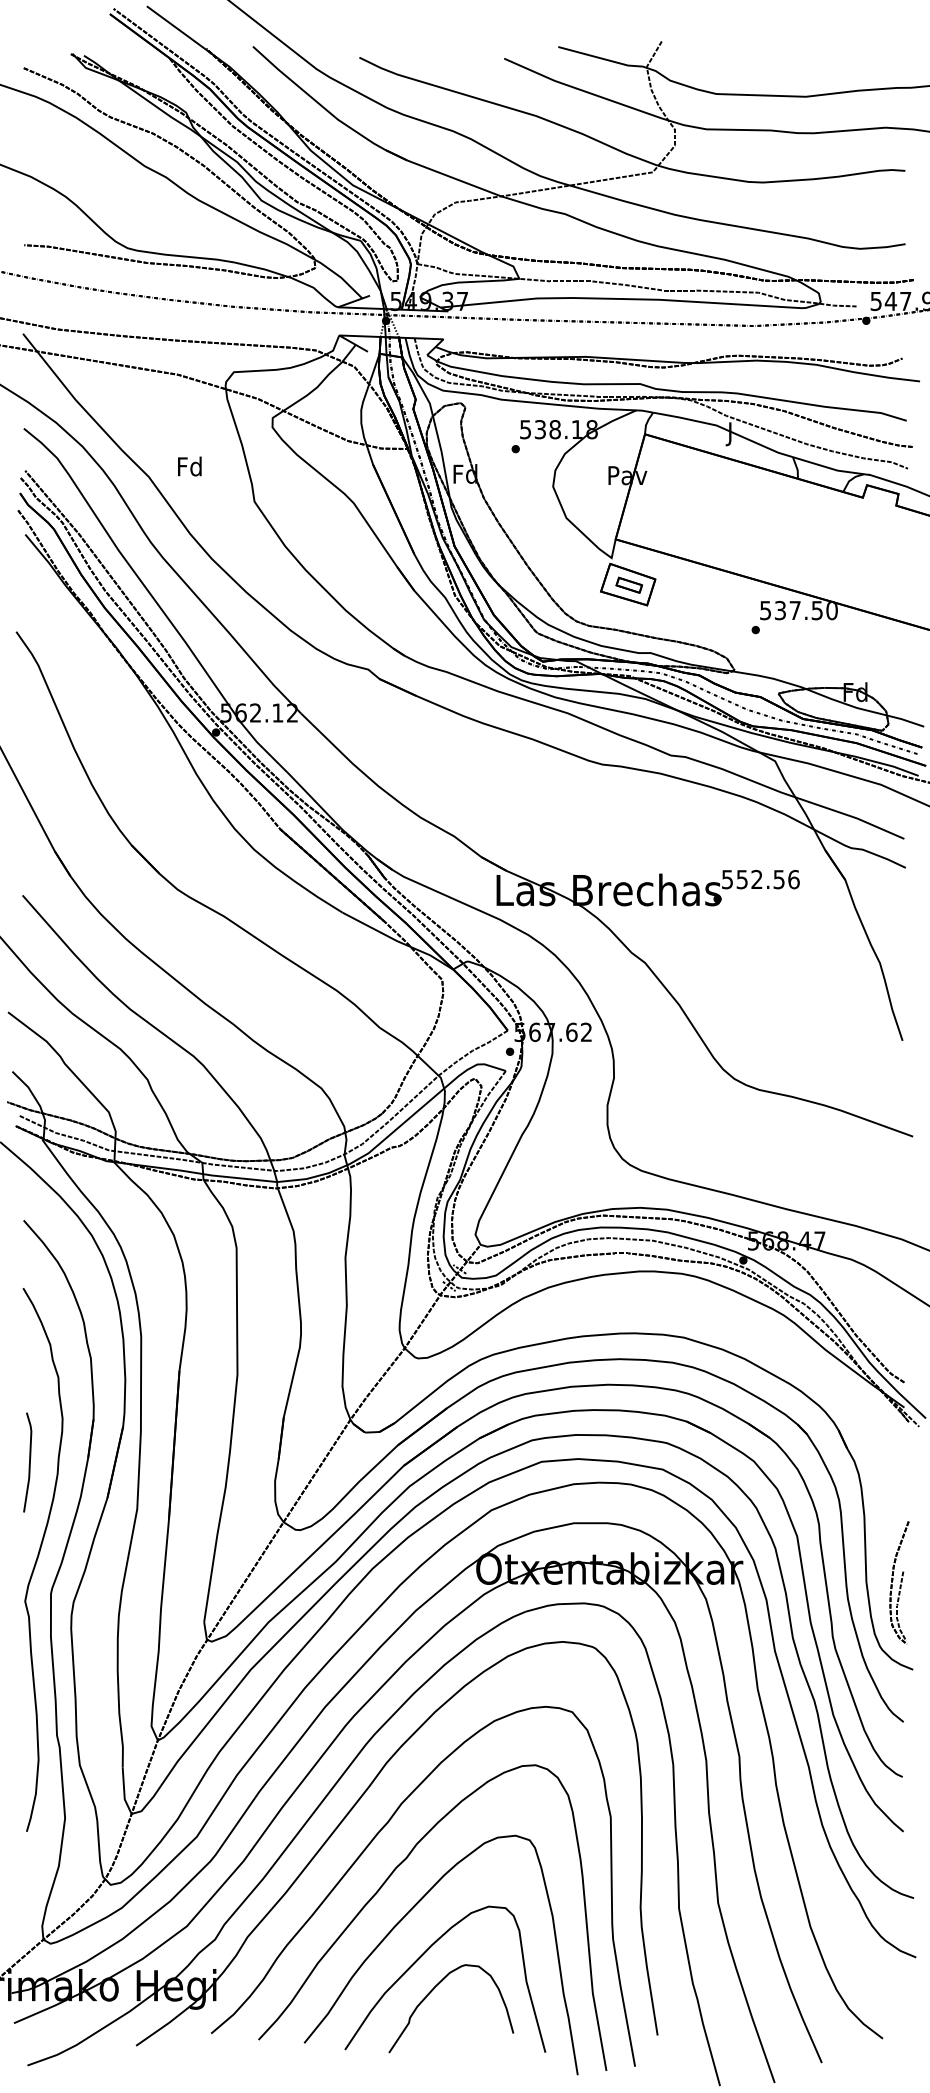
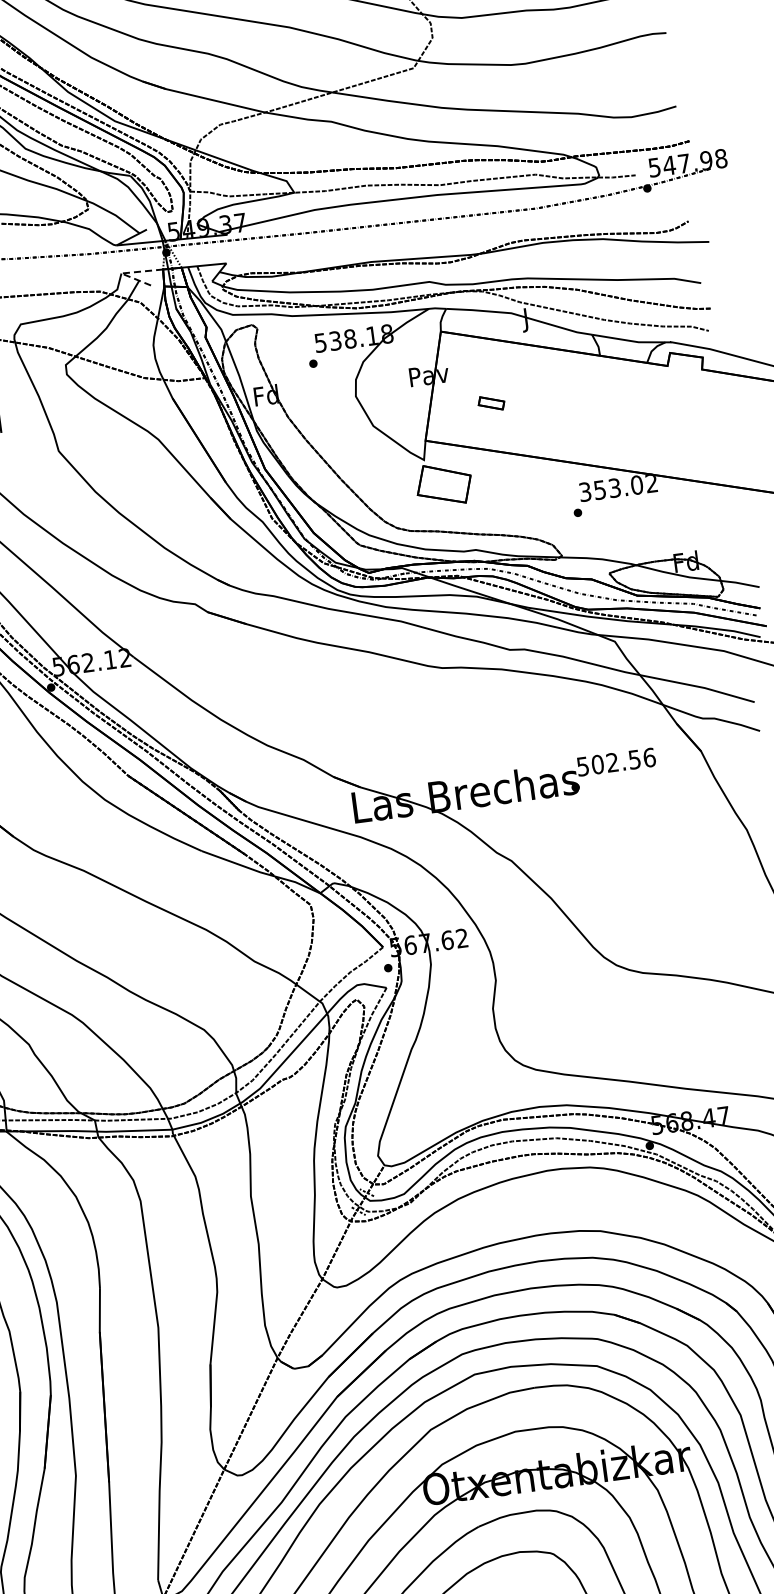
line: (343, 335) -> (125, 272), solid -> dashed
part: (629, 584) -> (491, 402), moved
text: (798, 610) -> (618, 487), 537.50 -> 353.02
text: (742, 879) -> (598, 764), 552.56 -> 502.56

